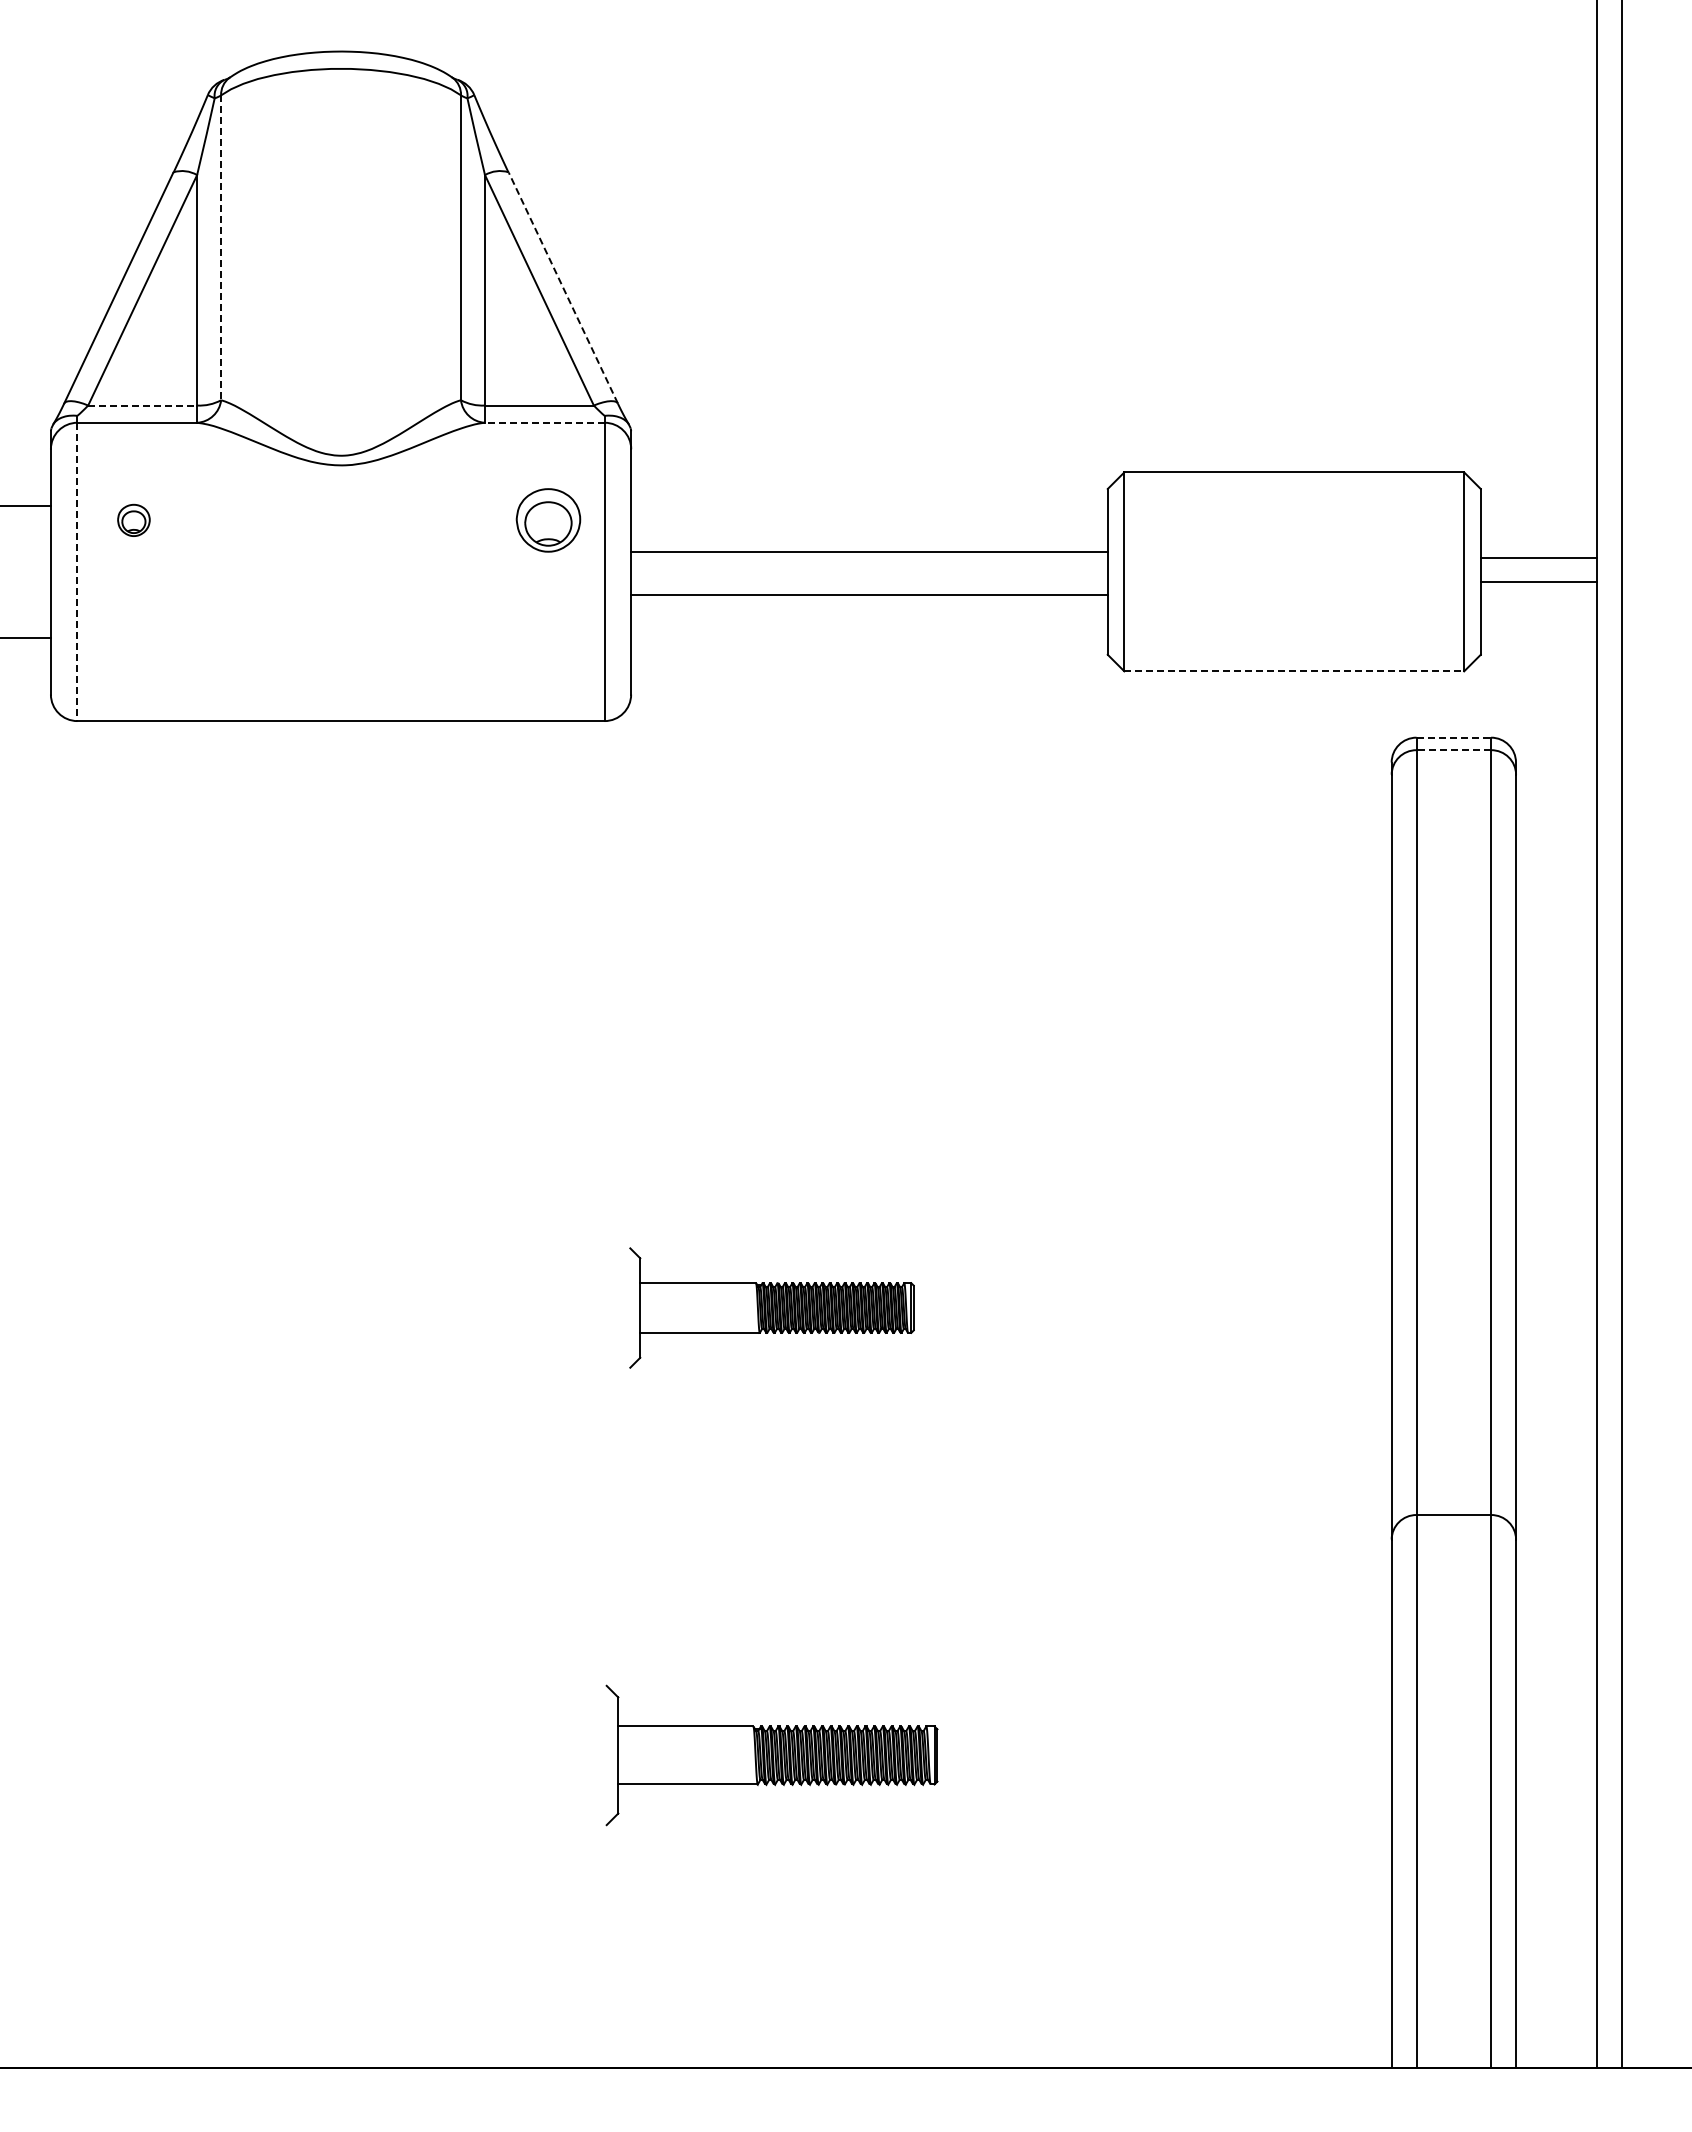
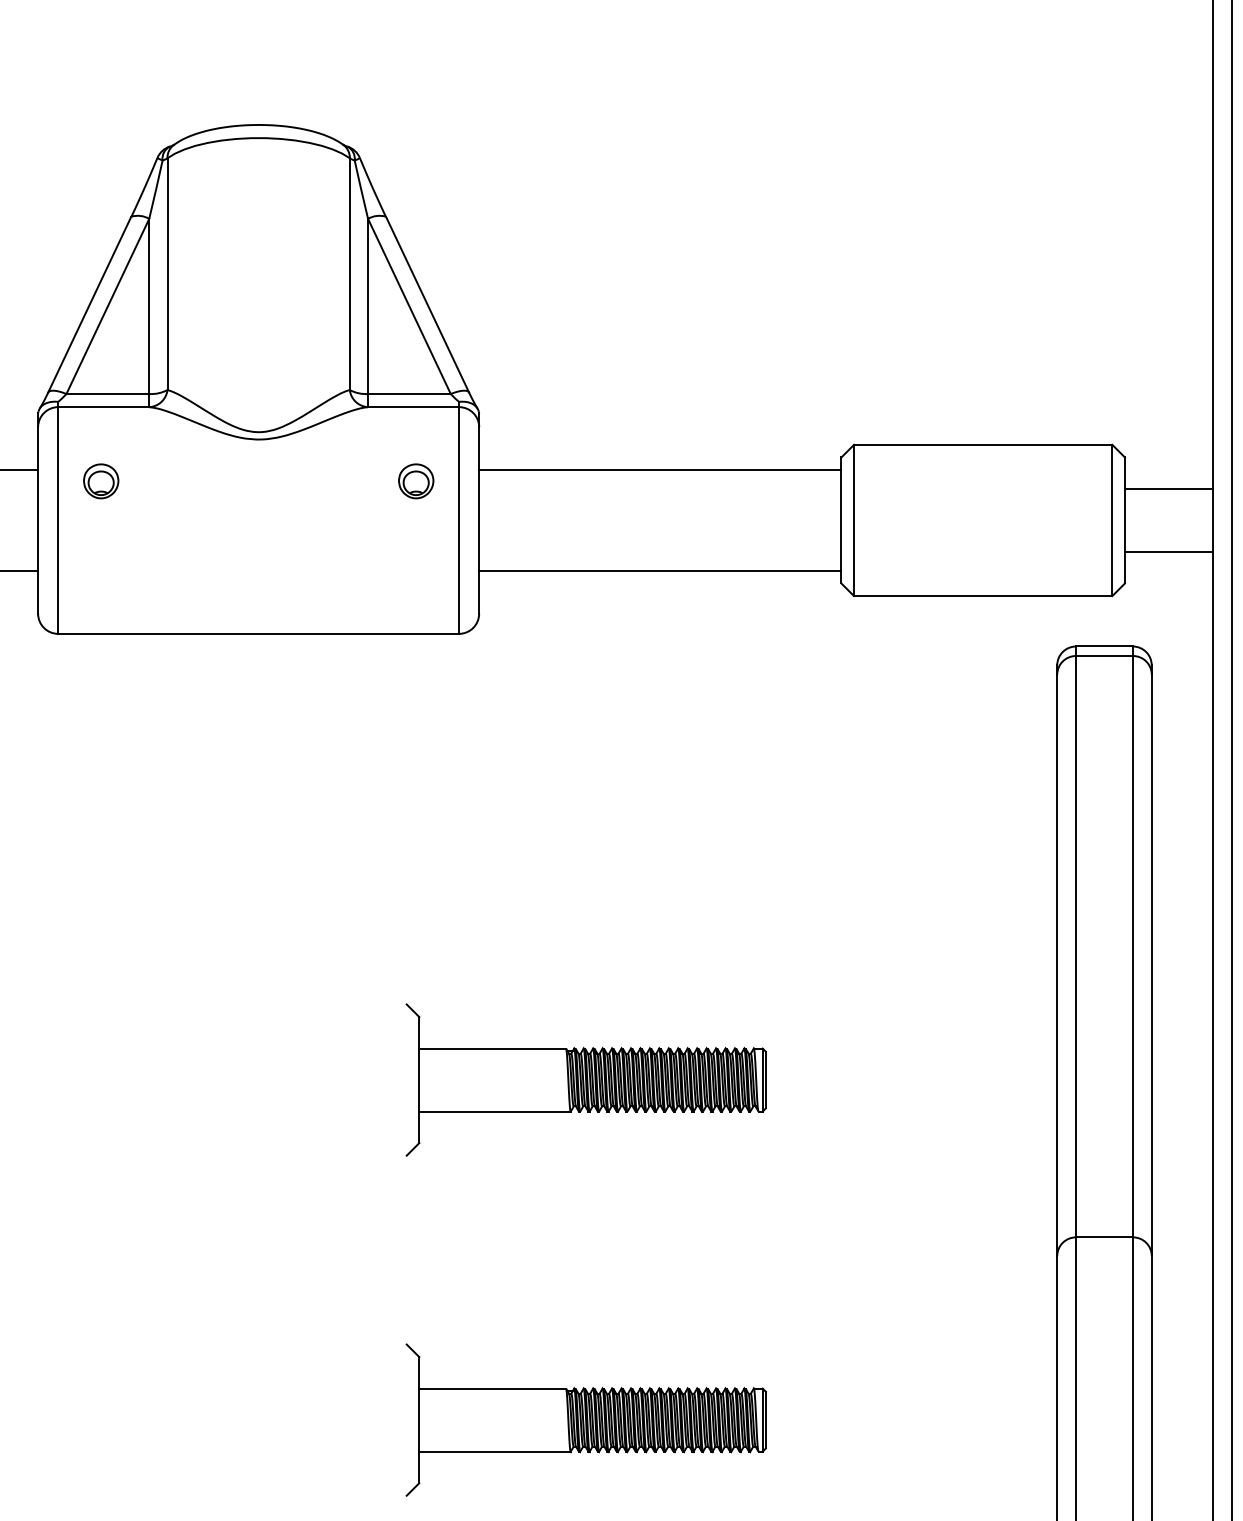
line: (221, 248) -> (167, 274), dashed -> solid
line: (563, 287) -> (427, 304), dashed -> solid
line: (143, 405) -> (108, 394), dashed -> solid
line: (544, 422) -> (413, 406), dashed -> solid
part: (133, 520) -> (100, 481), size x1.43
part: (547, 520) -> (415, 481), size x0.71
line: (869, 552) -> (660, 571), moved
line: (1538, 558) -> (1168, 552), moved
line: (77, 572) -> (58, 520), dashed -> solid
line: (1538, 582) -> (1168, 489), moved
line: (869, 594) -> (660, 470), moved
line: (1294, 671) -> (983, 596), dashed -> solid
line: (1454, 737) -> (1104, 646), dashed -> solid
line: (1453, 750) -> (1104, 656), dashed -> solid
part: (771, 1307) -> (585, 1079), size x1.67
part: (771, 1755) -> (585, 1420), size x1.43

